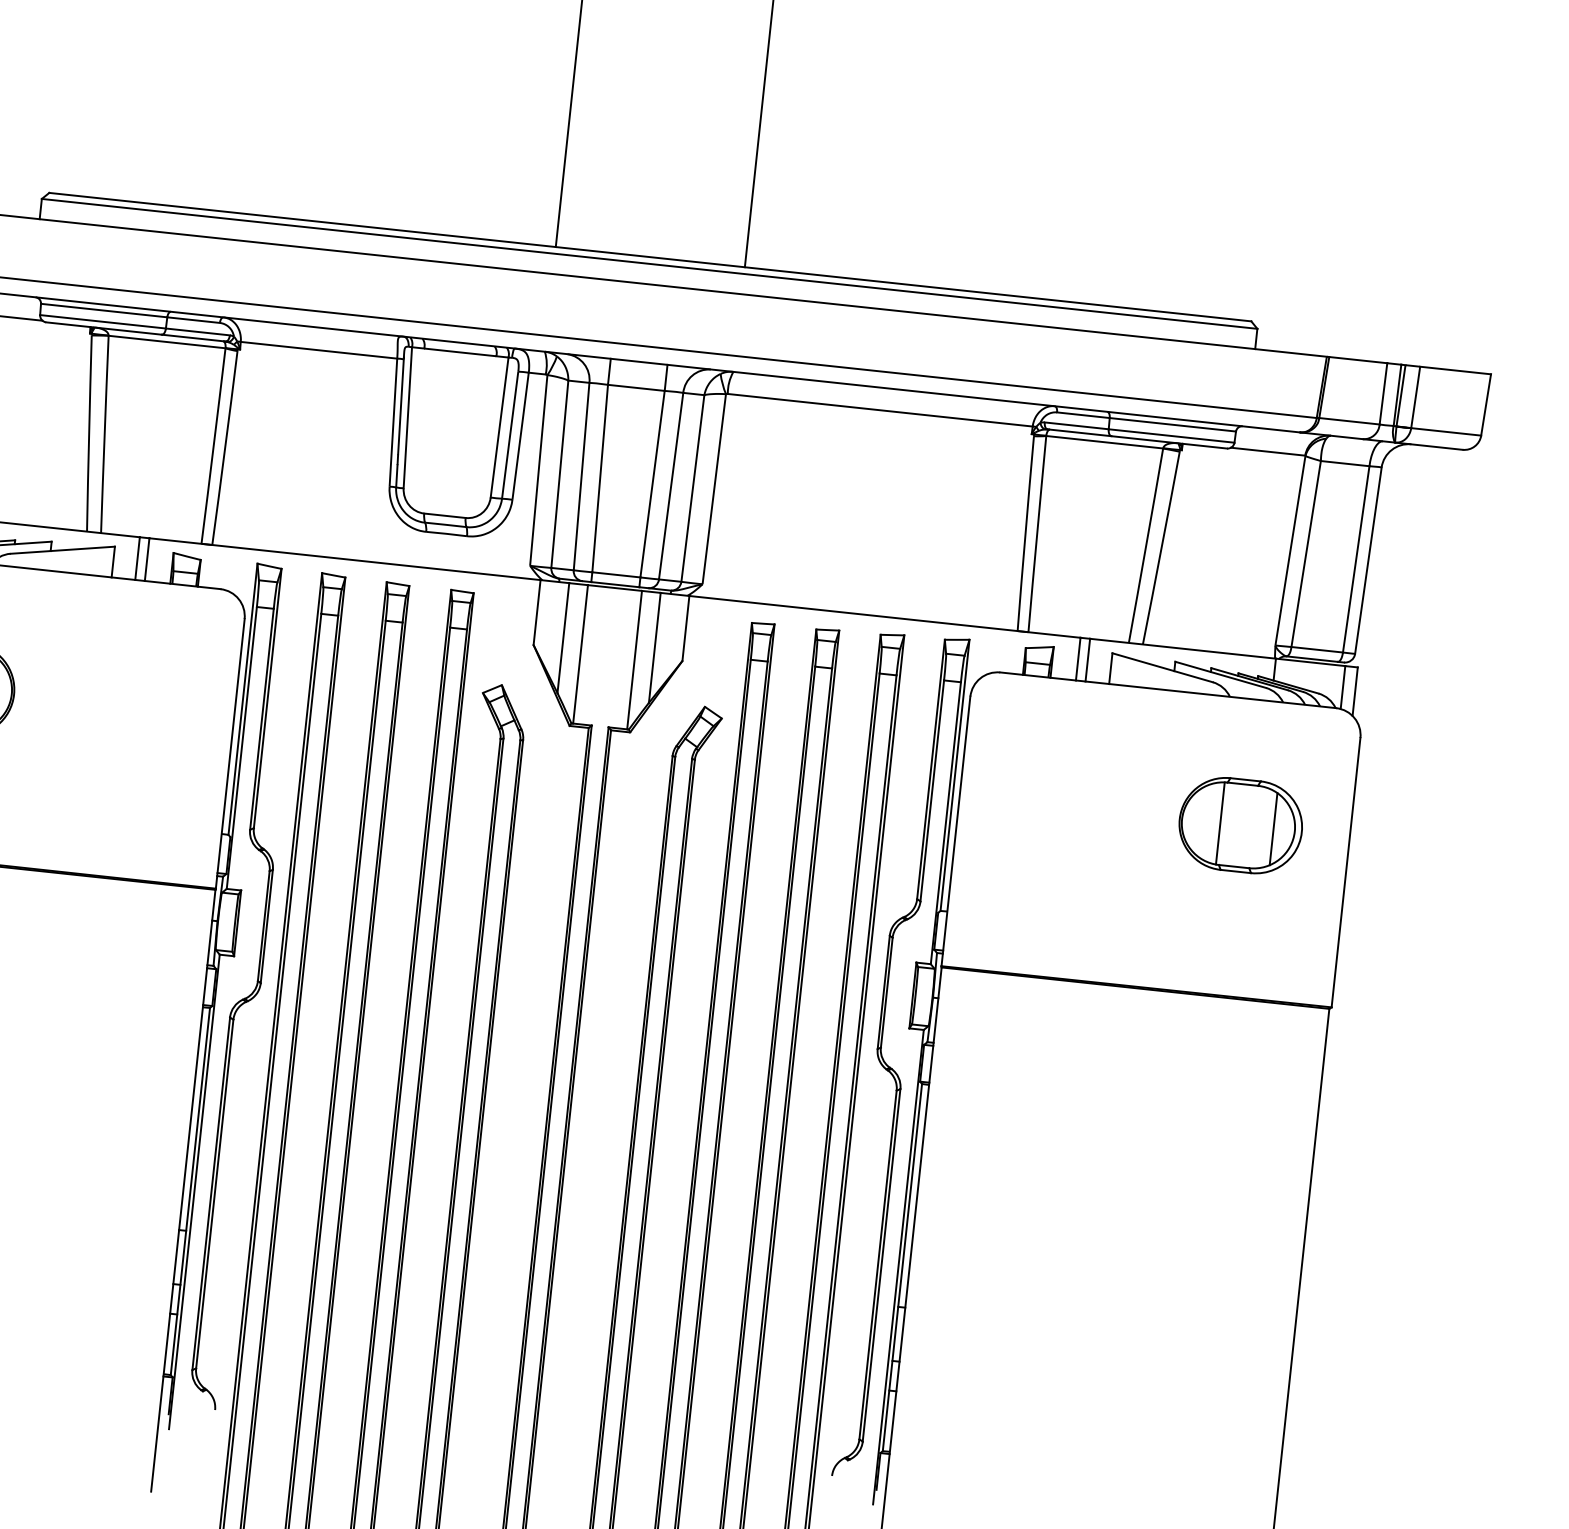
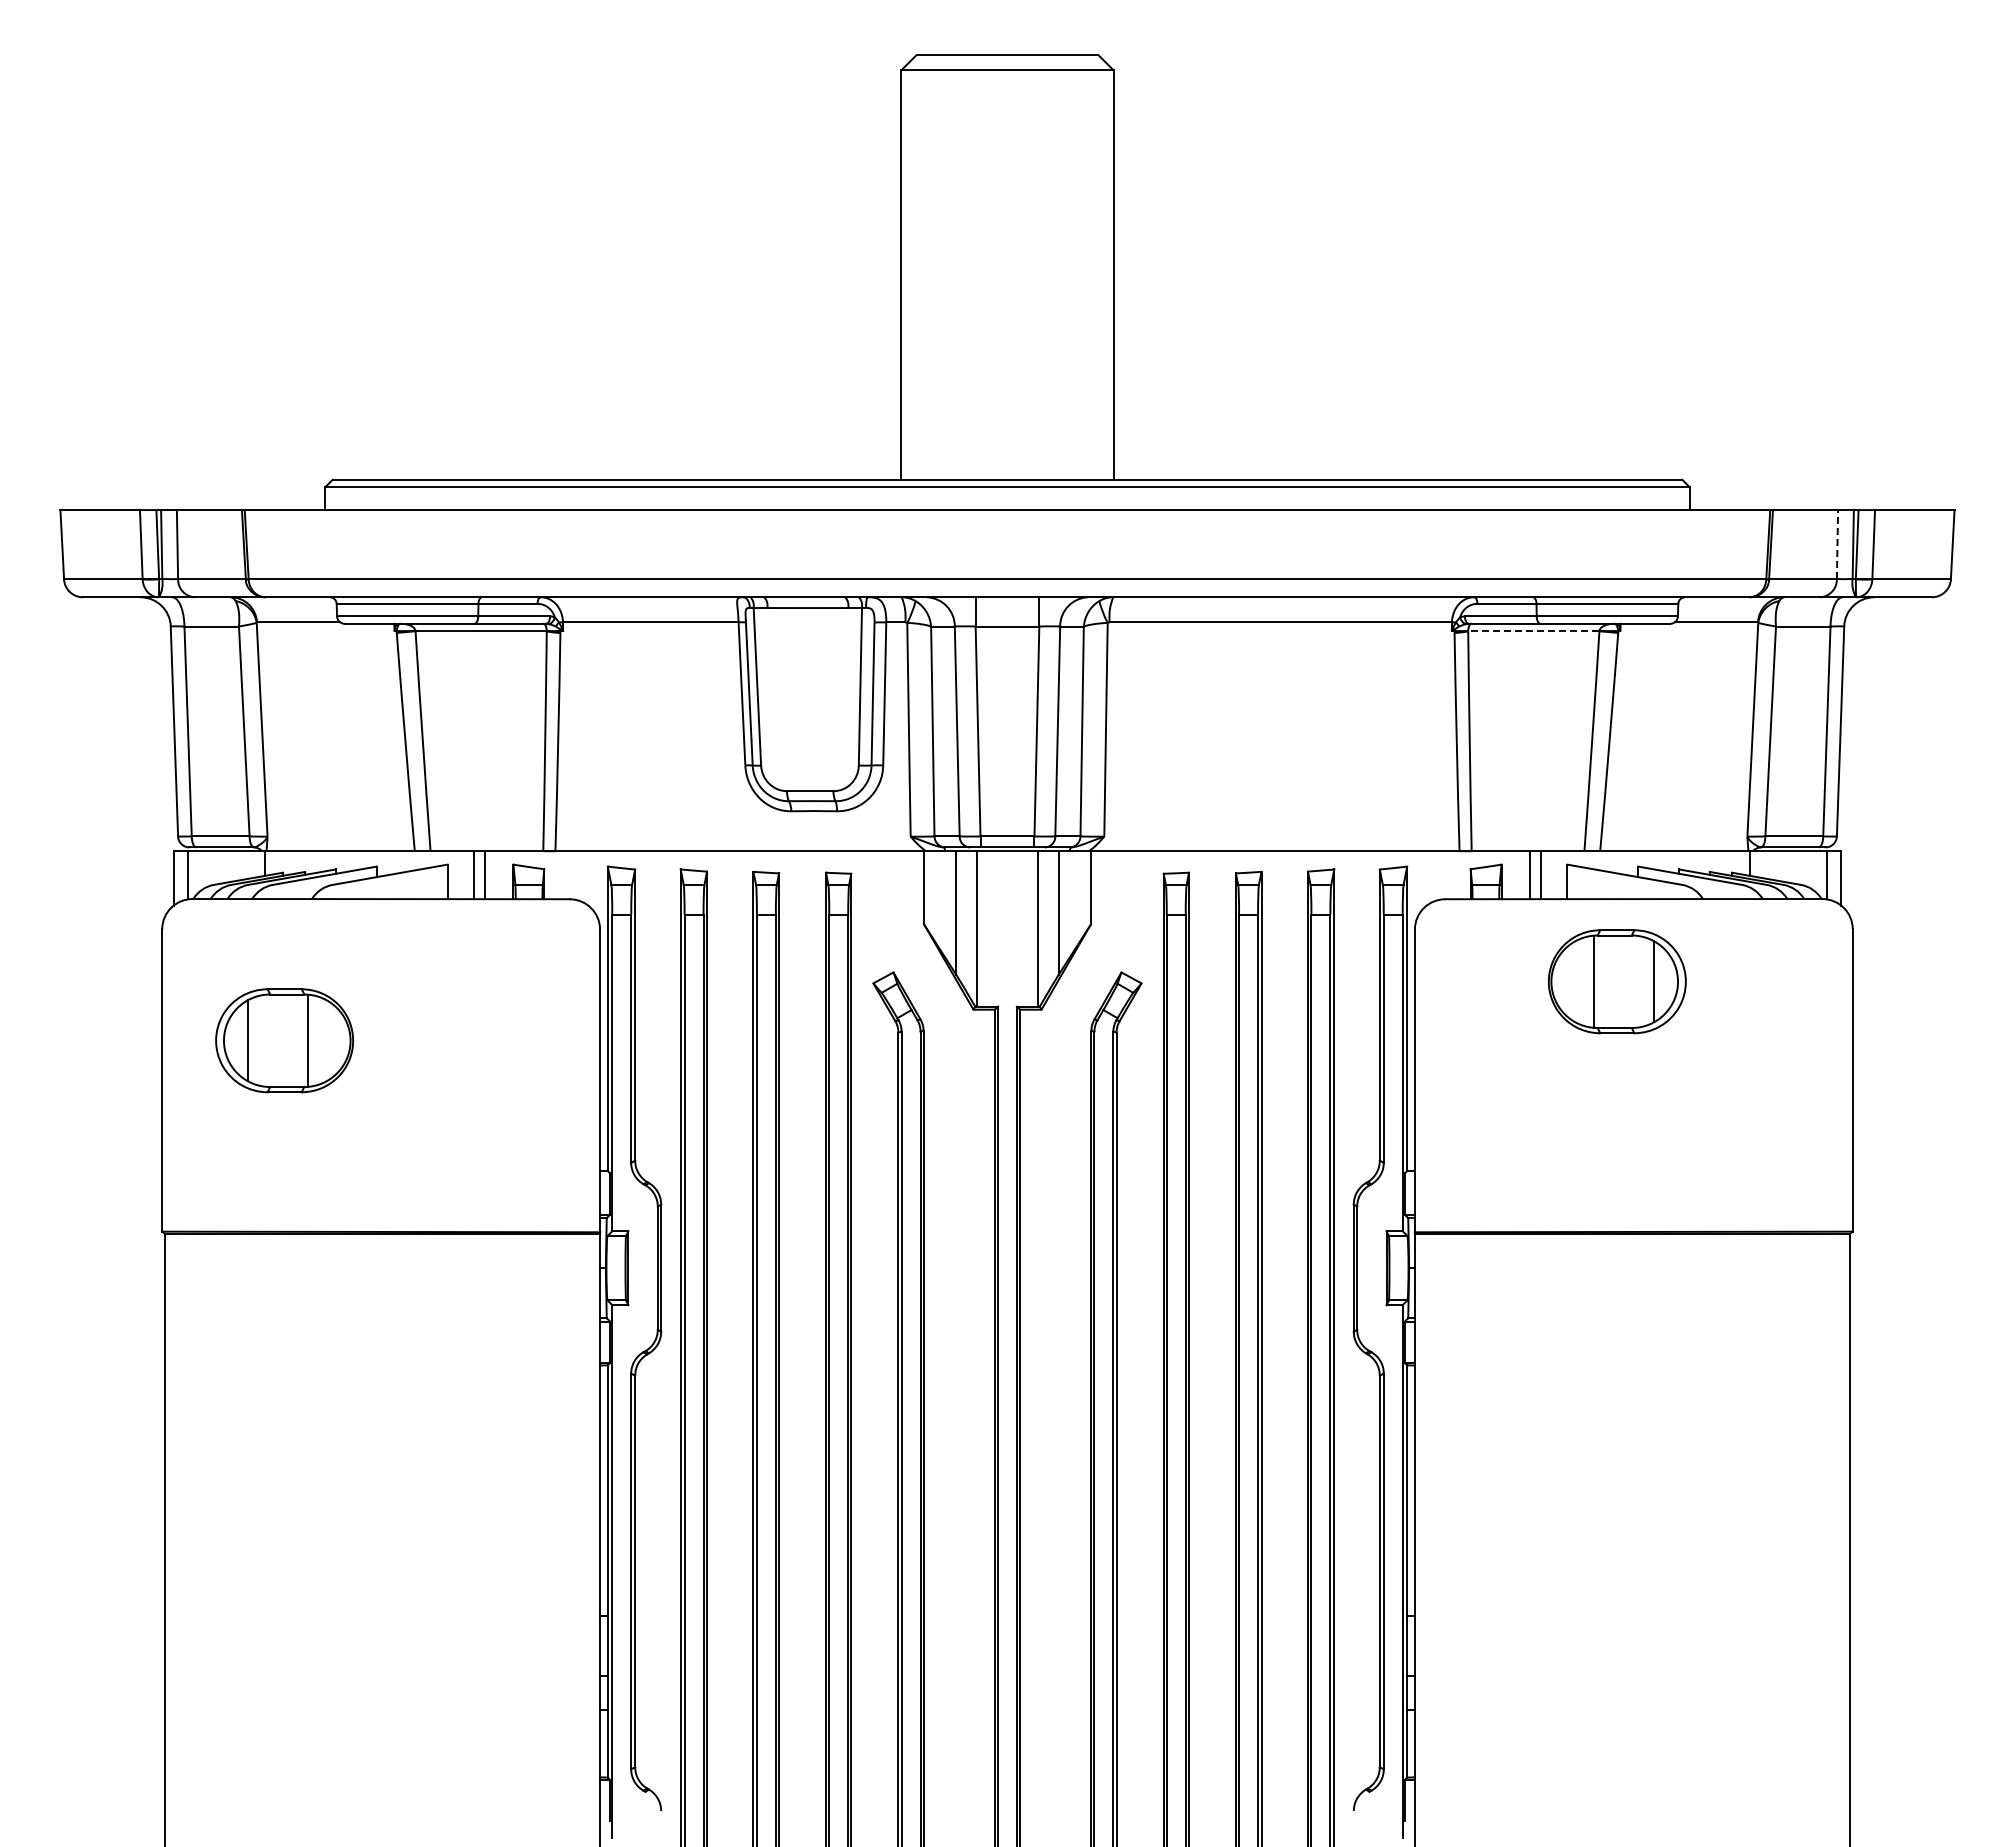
line: (1383, 393) -> (1837, 544), solid -> dashed
line: (1104, 442) -> (1533, 631), solid -> dashed
part: (1240, 825) -> (1617, 981), moved

